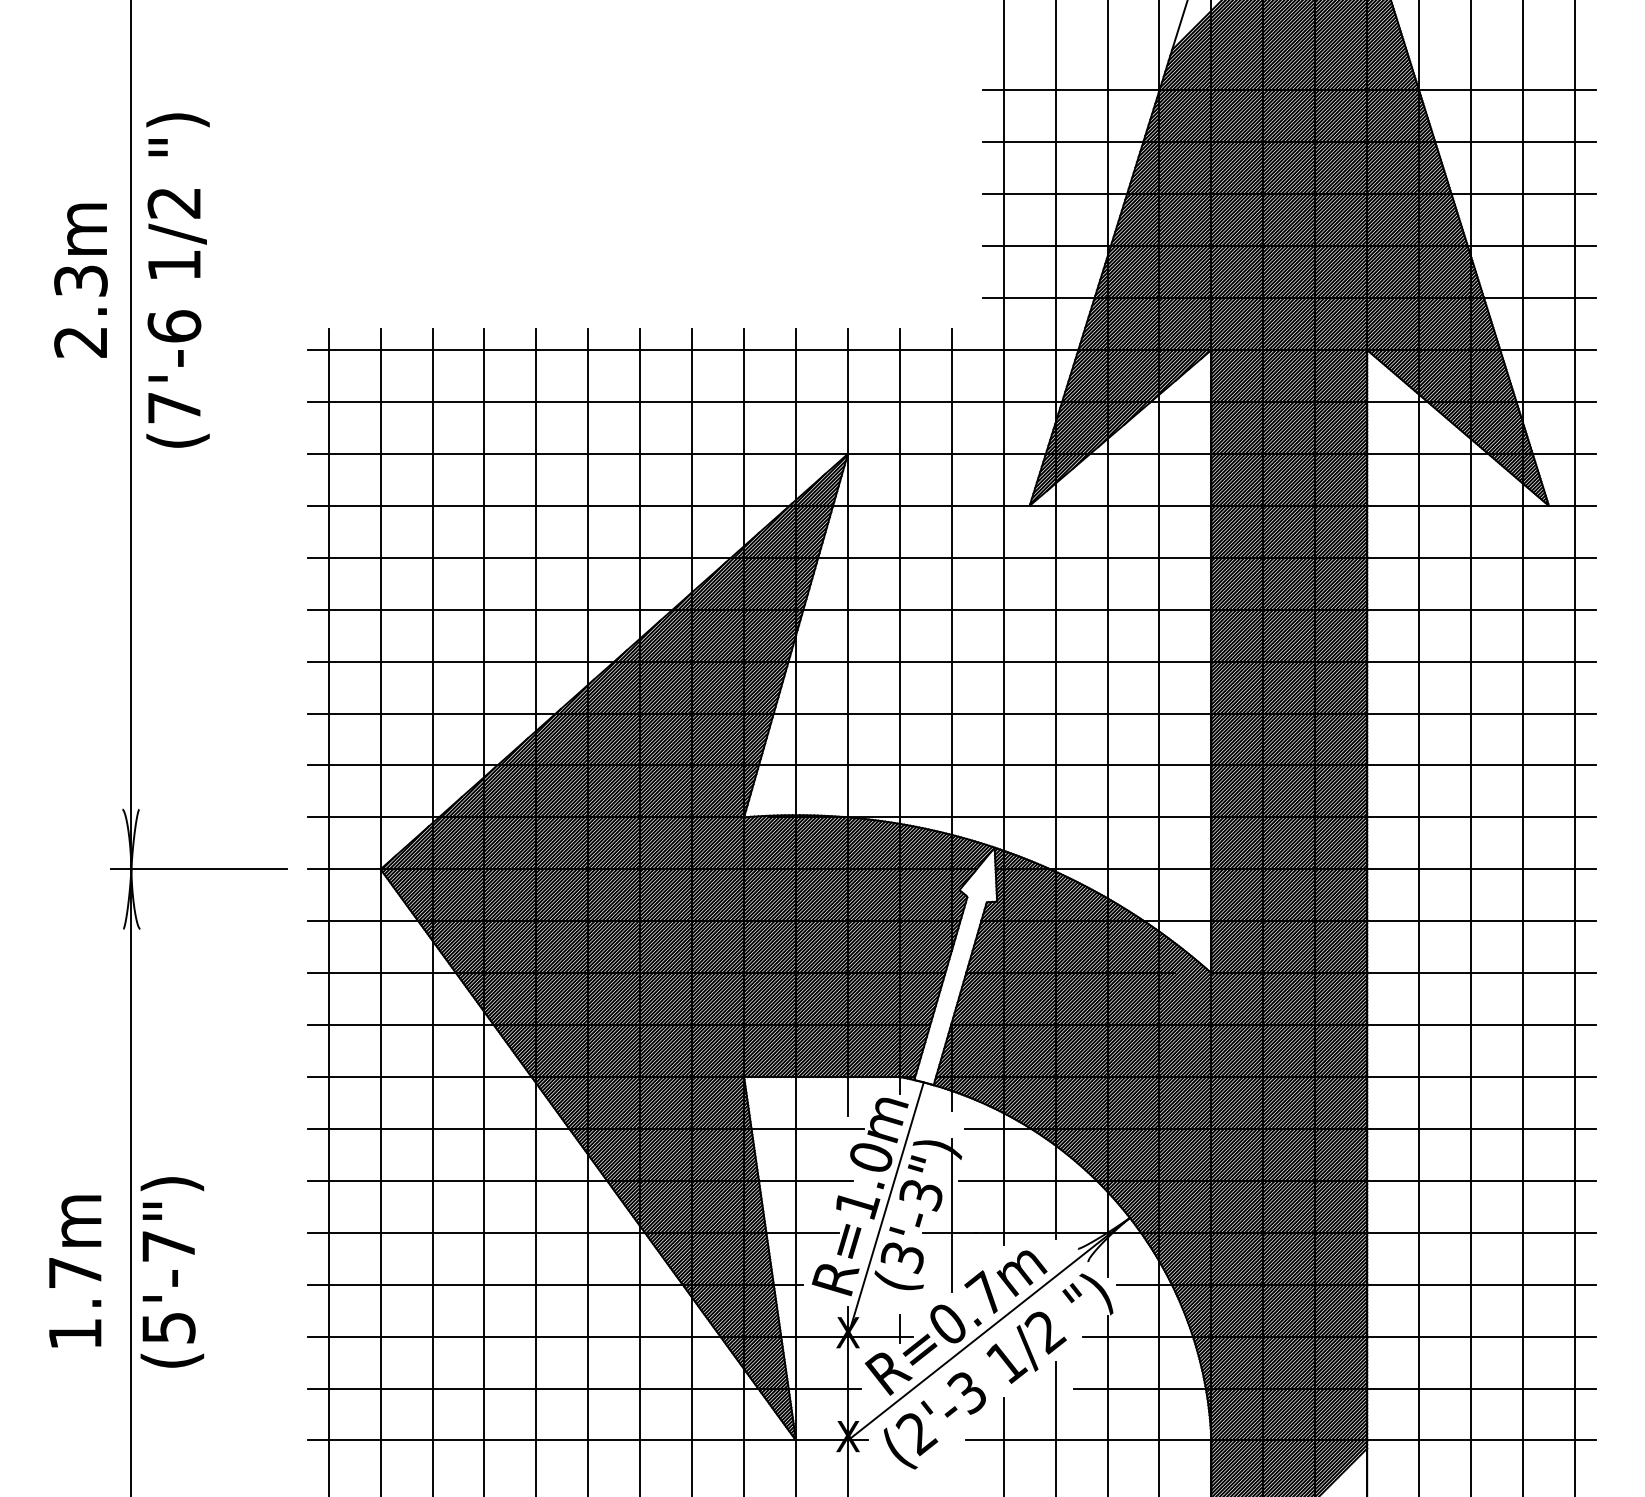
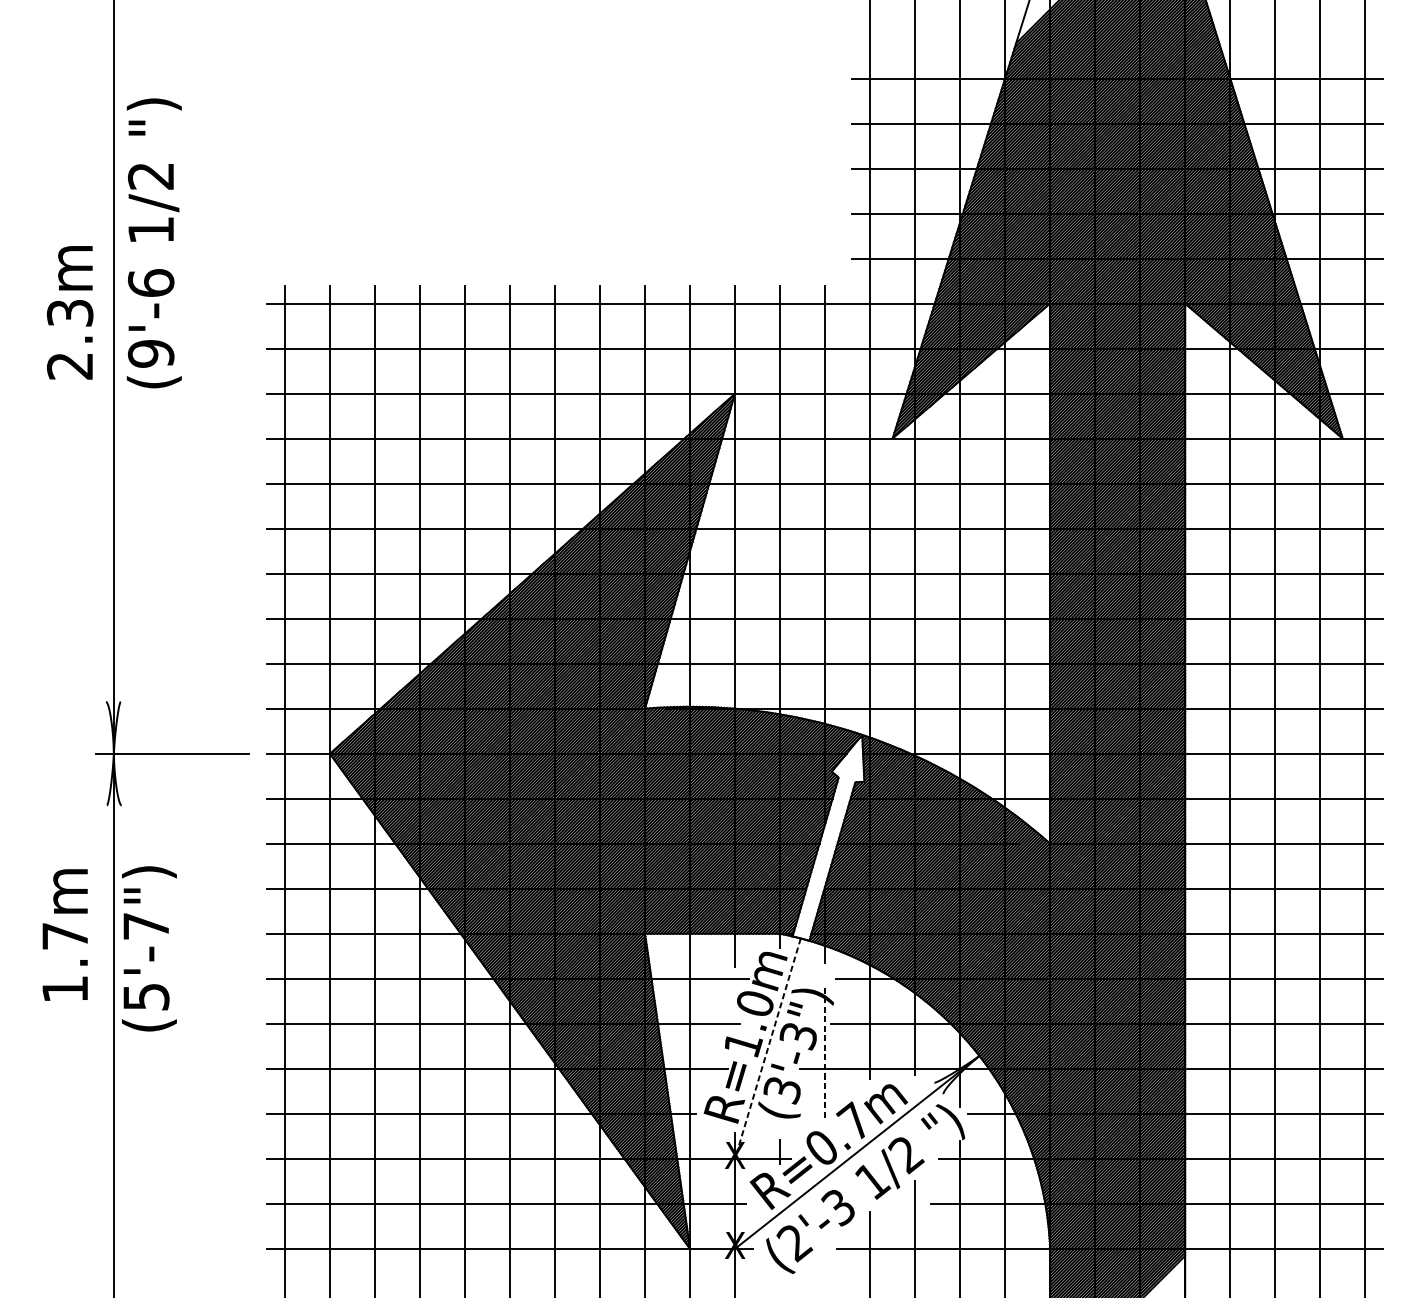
text: (80, 280) -> (69, 312), moved
text: (174, 408) -> (151, 354), (7'-6 -> (9'-6
line: (885, 1209) -> (767, 1048), solid -> dashed
line: (951, 1215) -> (824, 1053), solid -> dashed
text: (75, 1271) -> (65, 935), moved
text: (172, 1272) -> (149, 948), moved

